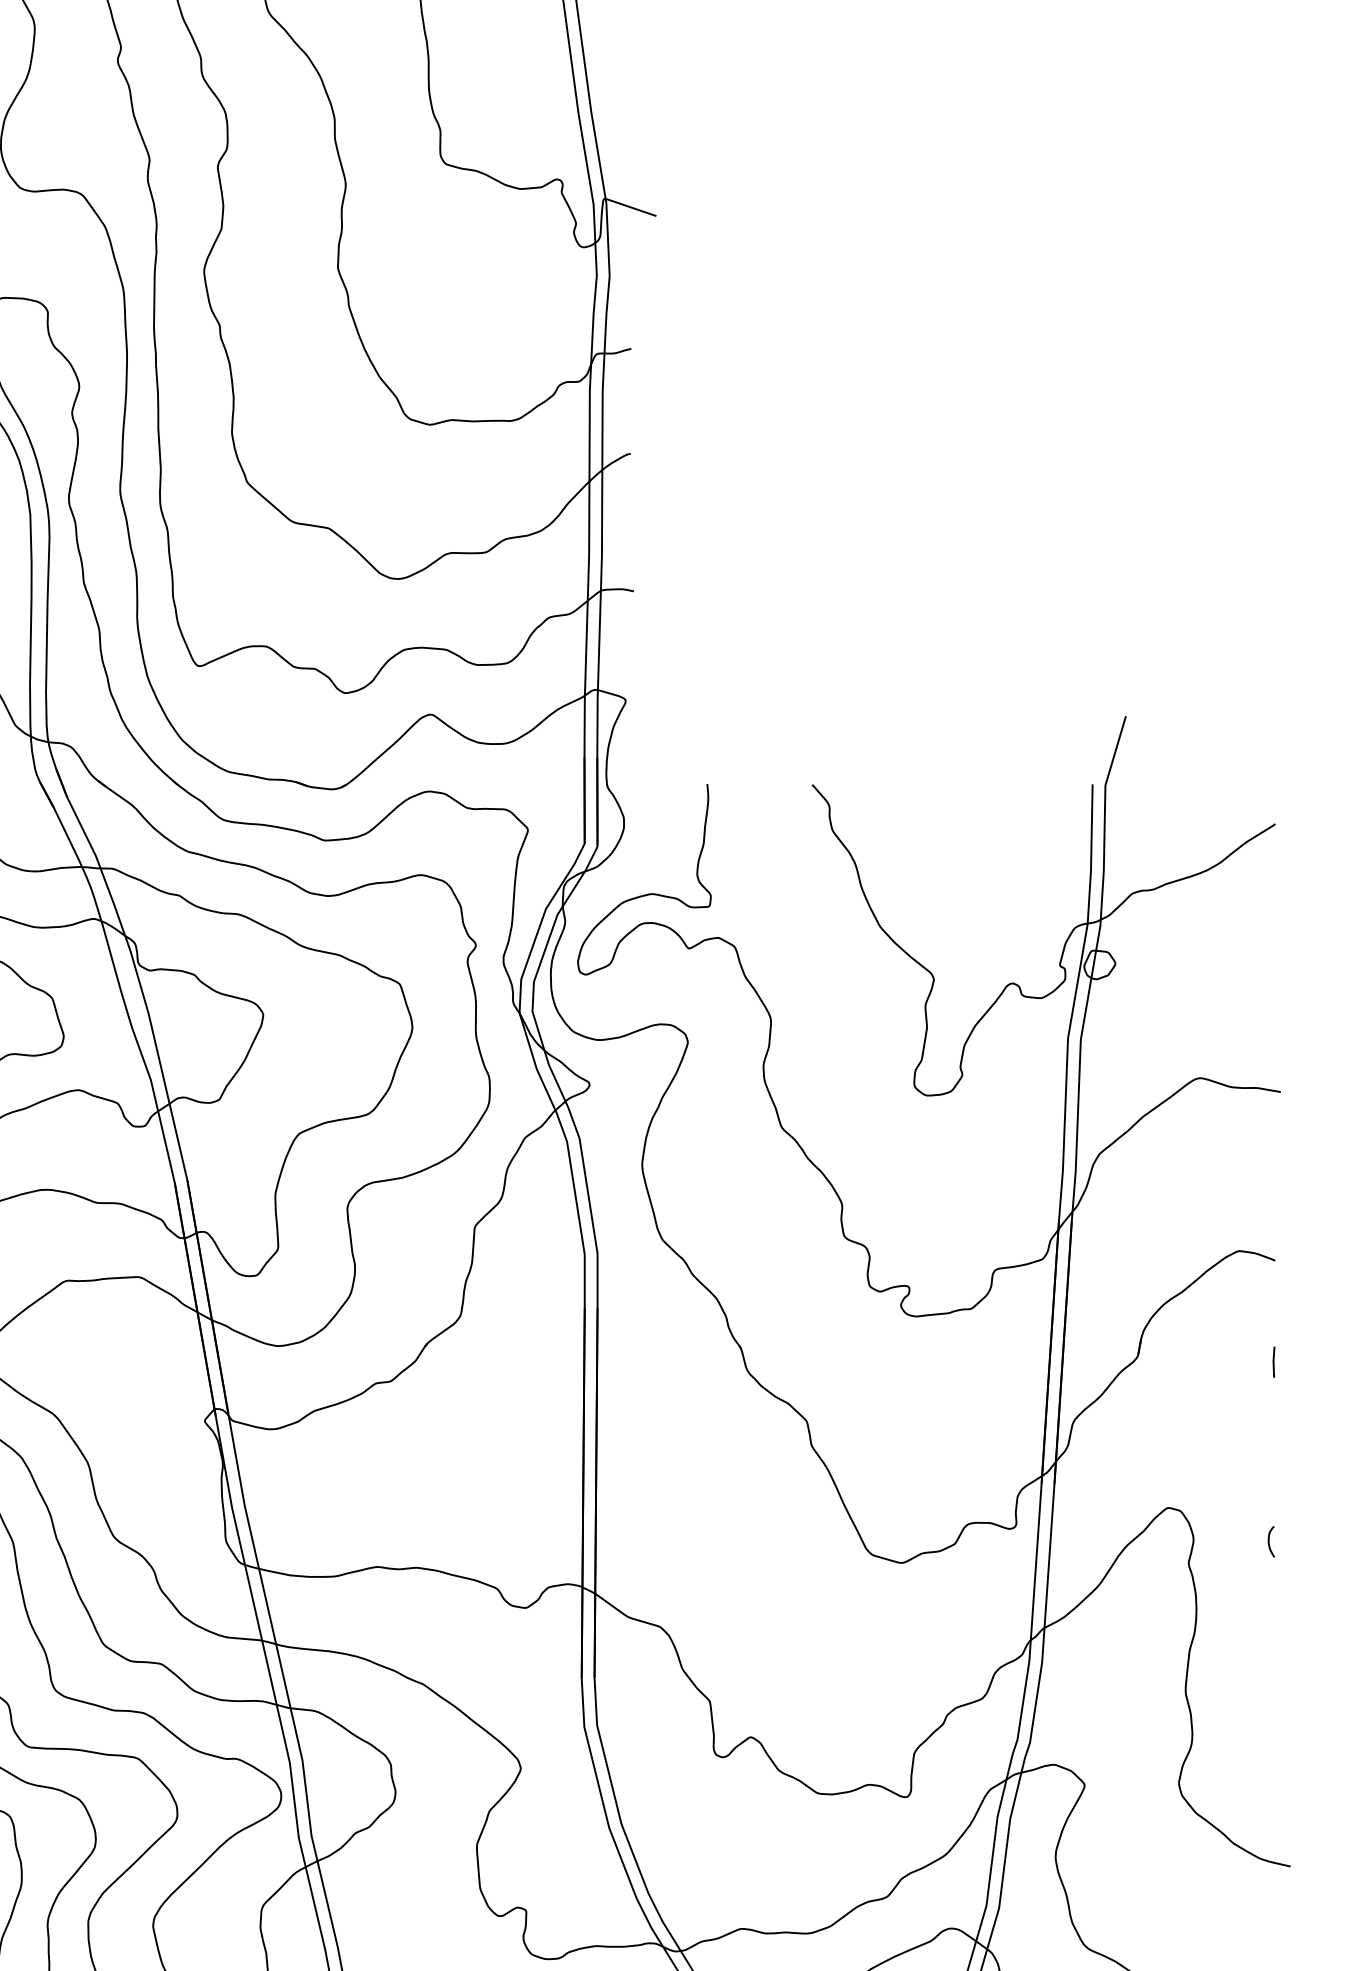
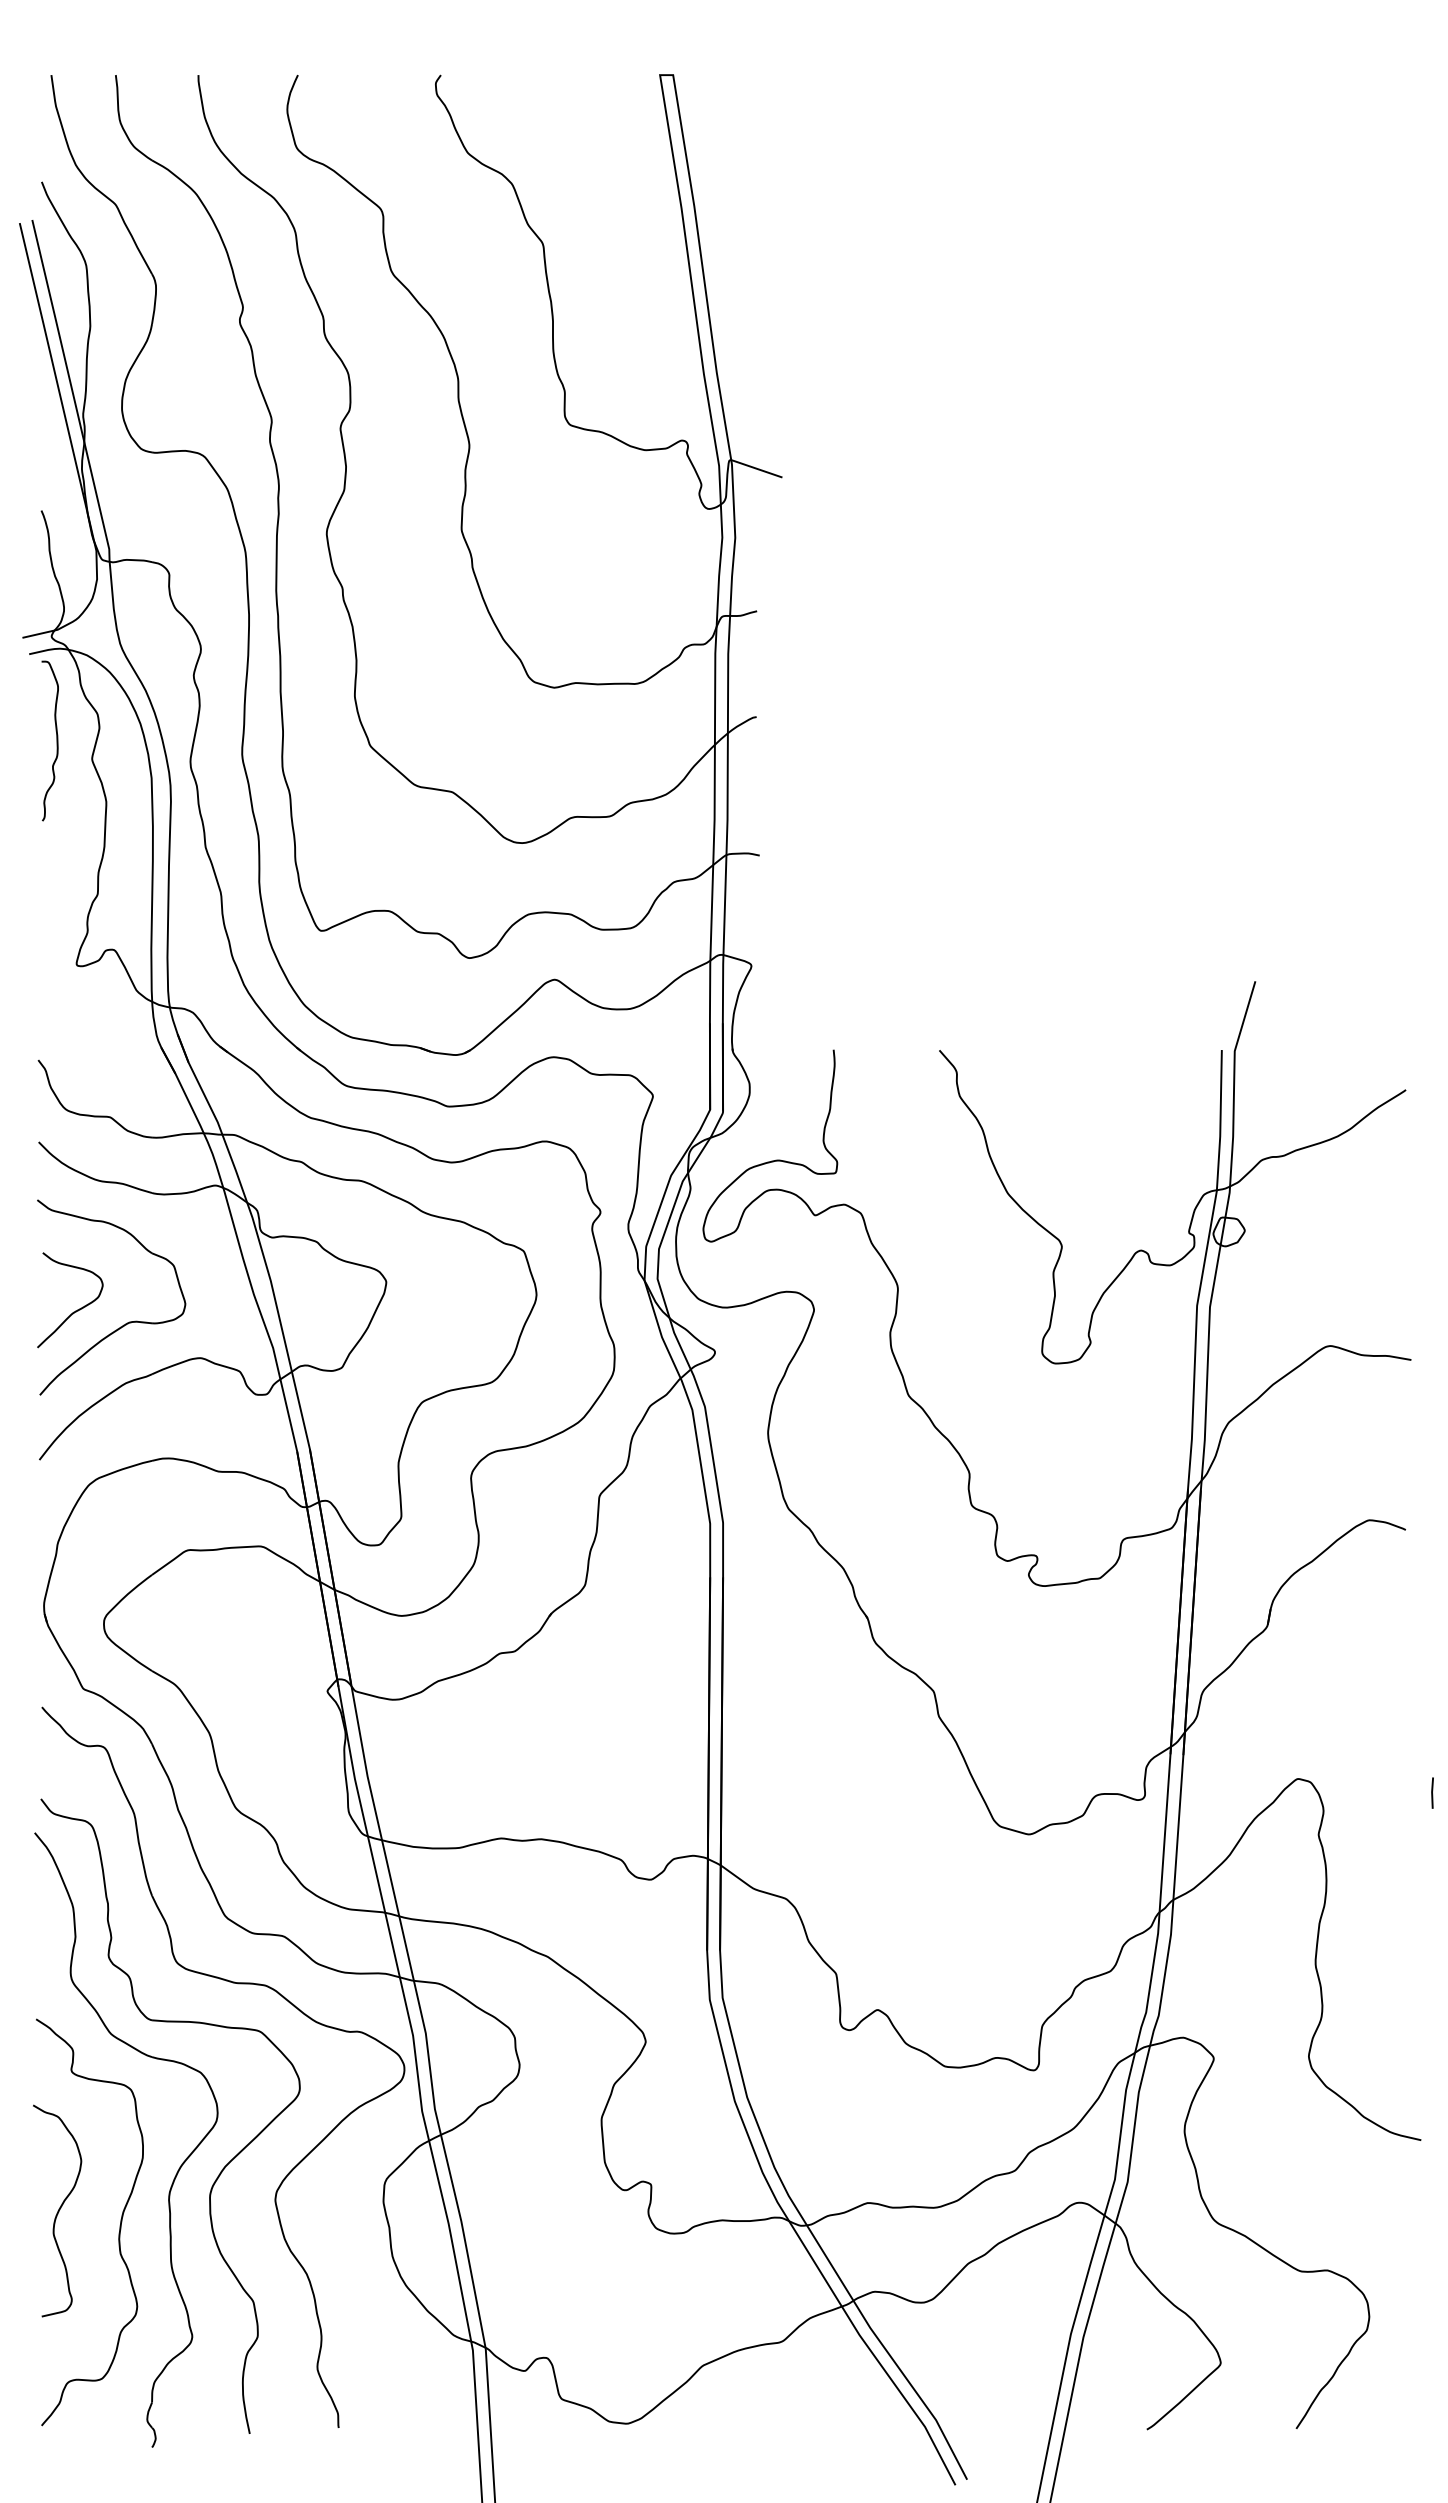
line: (1273, 1361) -> (1432, 1792), moved
curve: (1269, 1542) -> (1400, 1813), removed

